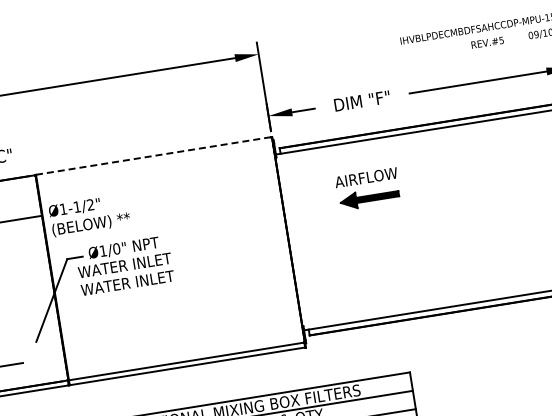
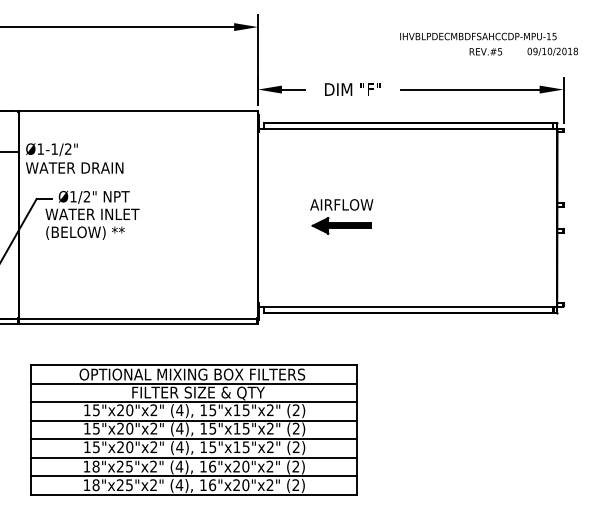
line: (154, 155) -> (139, 110), dashed -> solid
part: (367, 189) -> (341, 216), moved
text: (99, 223) -> (74, 168), (BELOW) ** -> WATER DRAIN
text: (116, 248) -> (86, 196), Ø1/0" -> Ø1/2"
text: (127, 283) -> (92, 232), WATER INLET -> (BELOW) **

